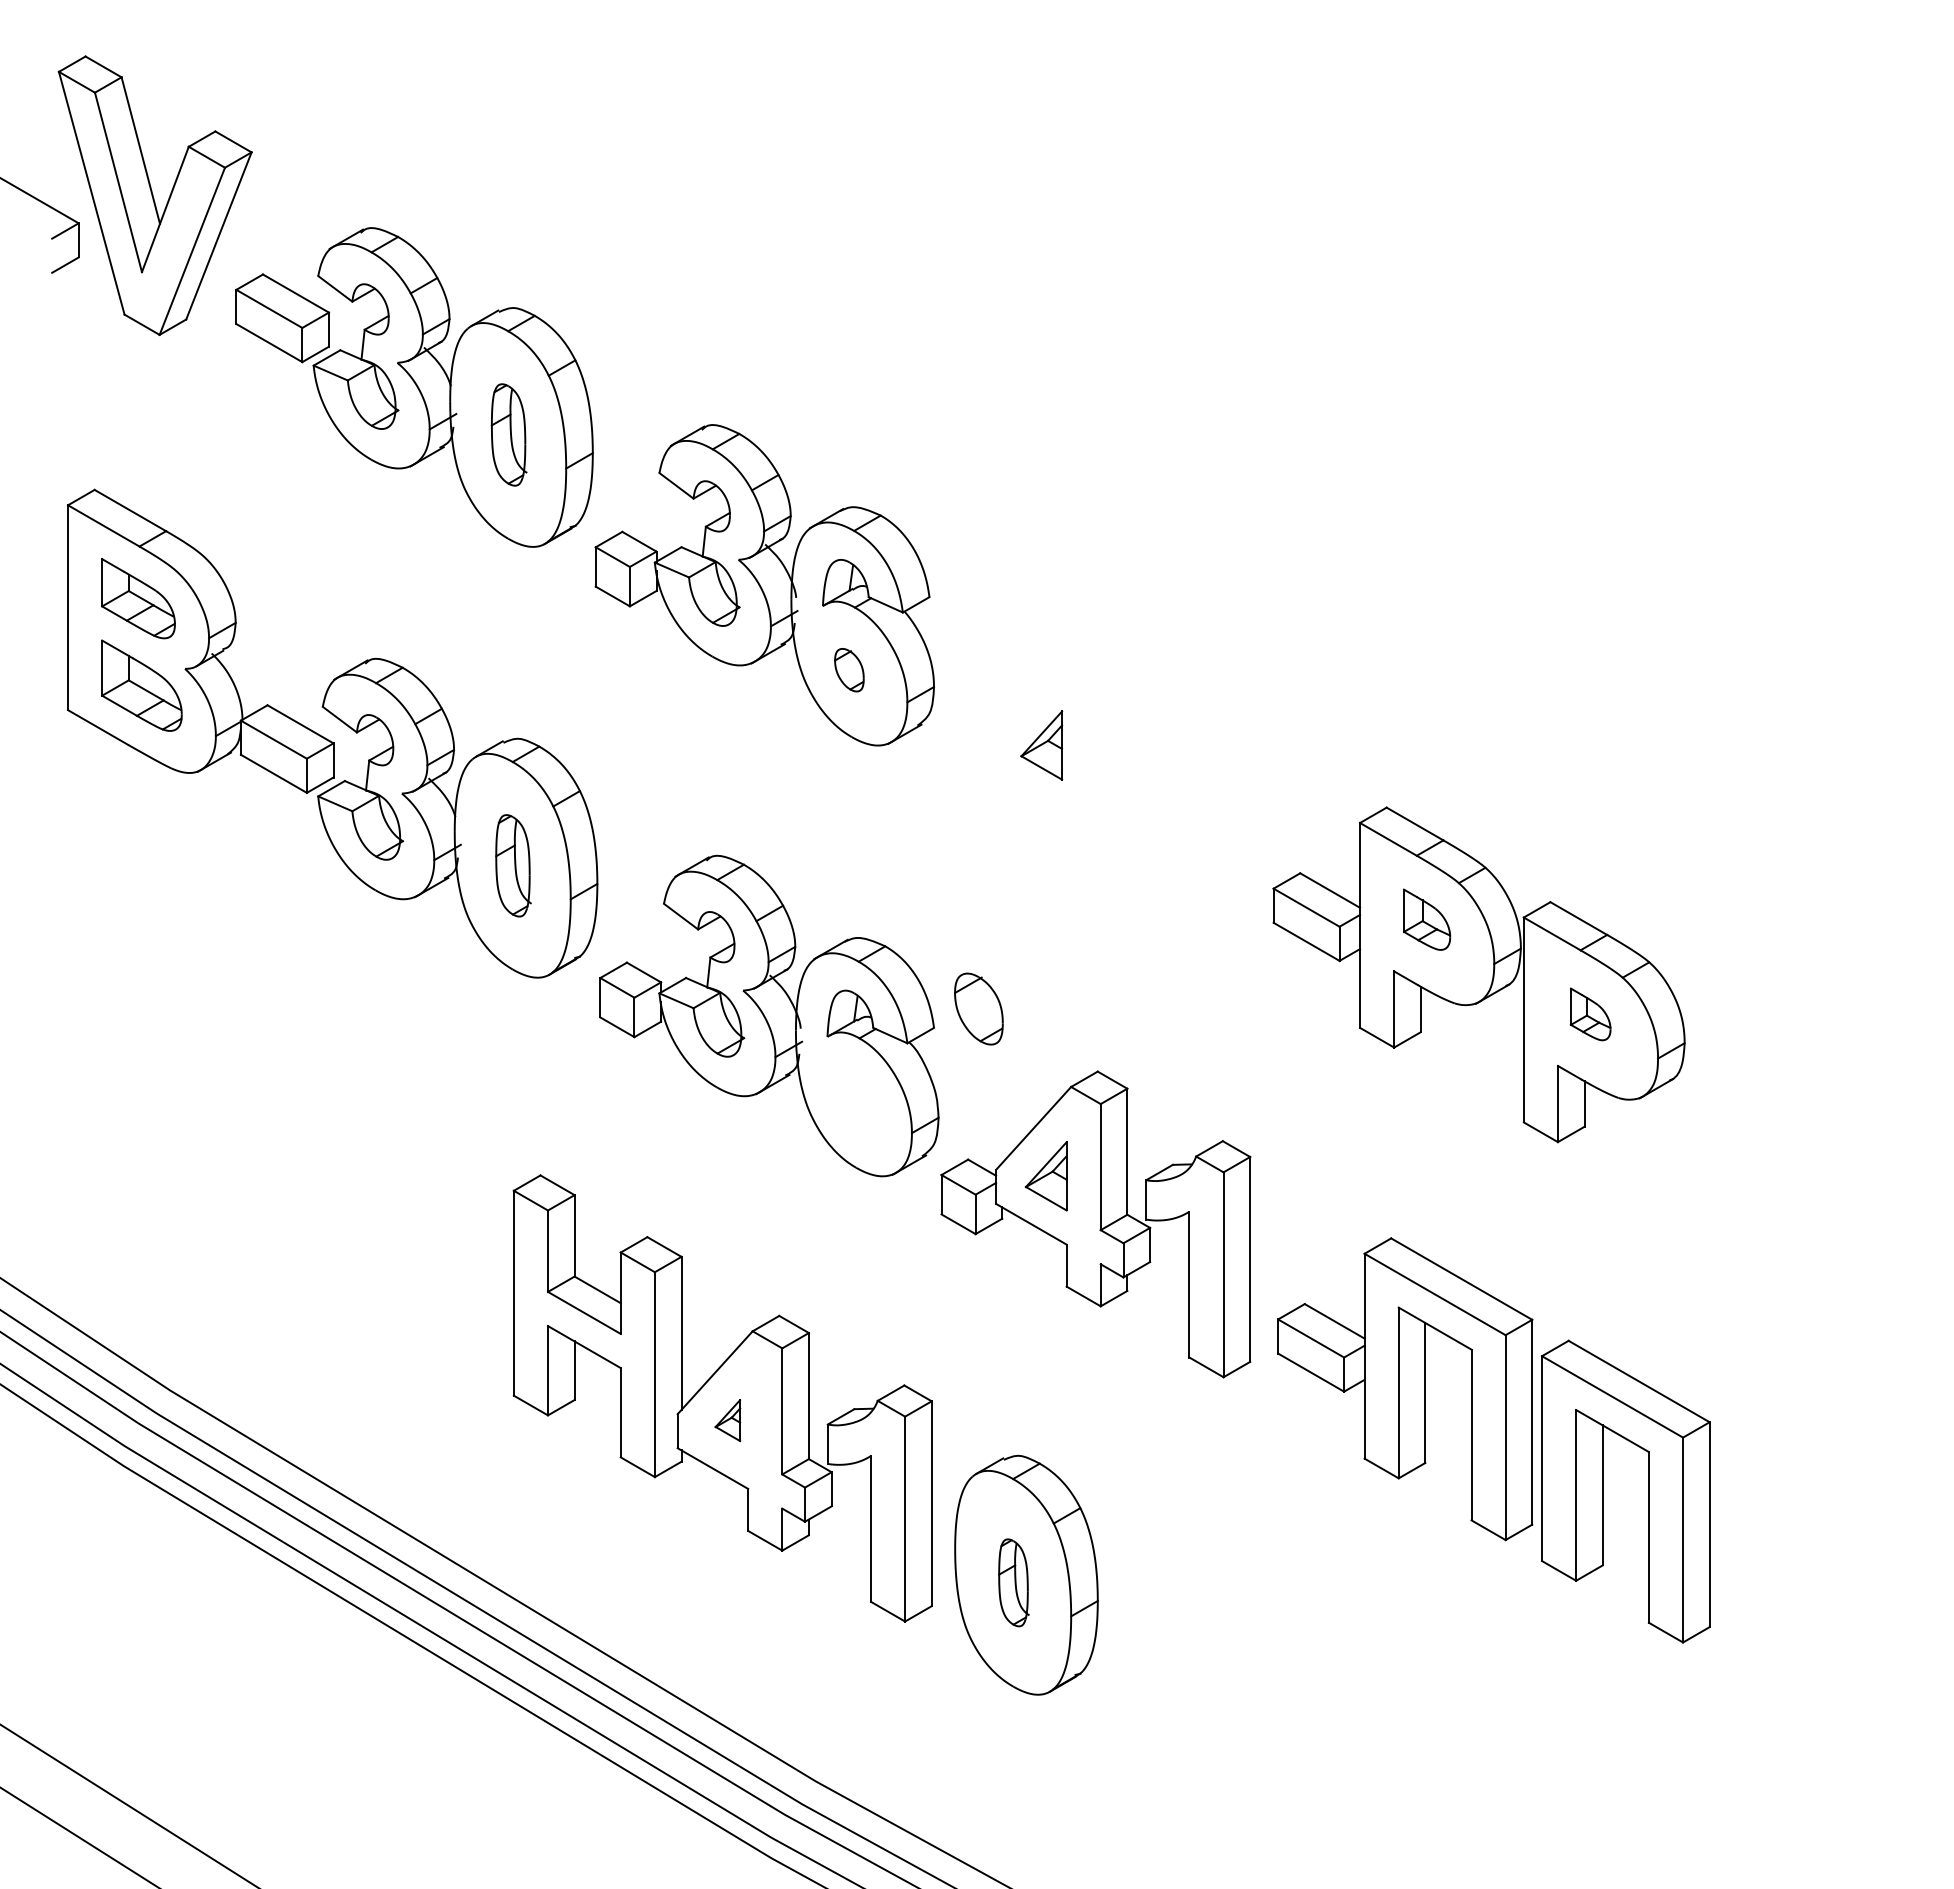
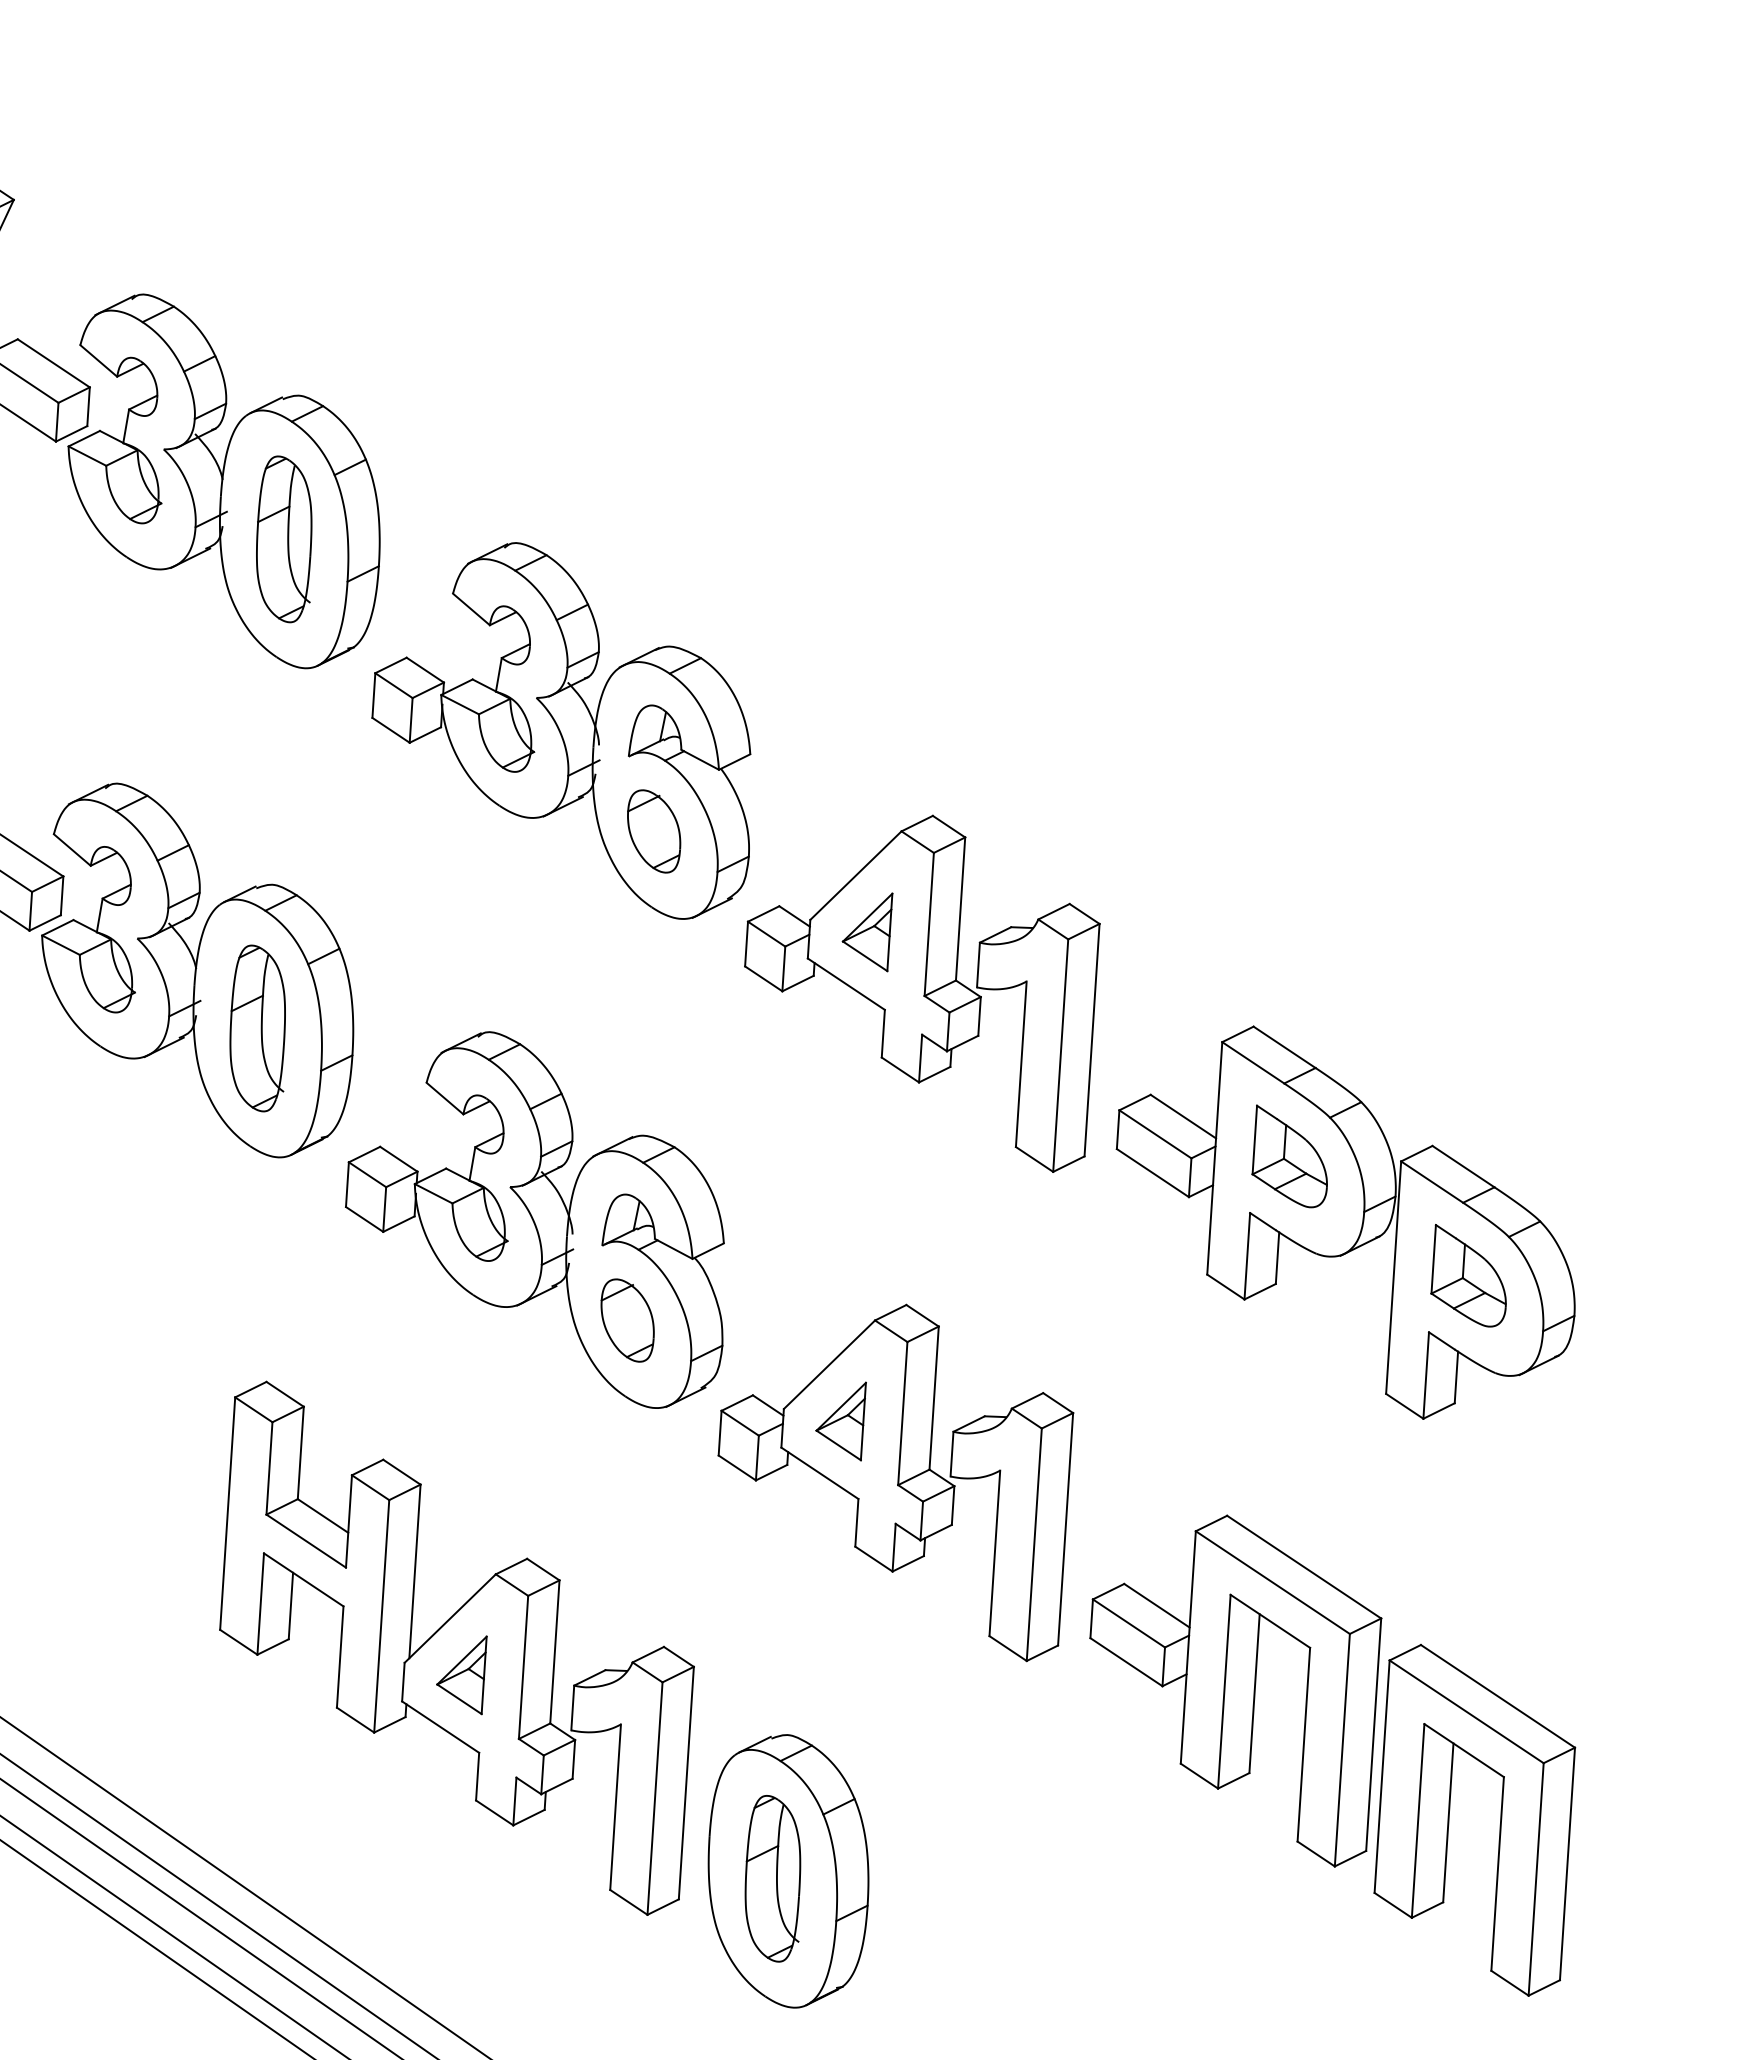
part: (509, 434) -> (285, 538), size x1.43
part: (849, 669) -> (654, 830), size x1.67
part: (1090, 793) -> (918, 988), added
part: (513, 865) -> (258, 1028), size x1.43
part: (1426, 919) -> (1290, 1156), size x1.43
part: (978, 1008) -> (627, 1319), moved
part: (1590, 1014) -> (1469, 1276), size x1.67
part: (727, 1420) -> (460, 1673), size x1.67
part: (1013, 1582) -> (773, 1878), size x1.67

